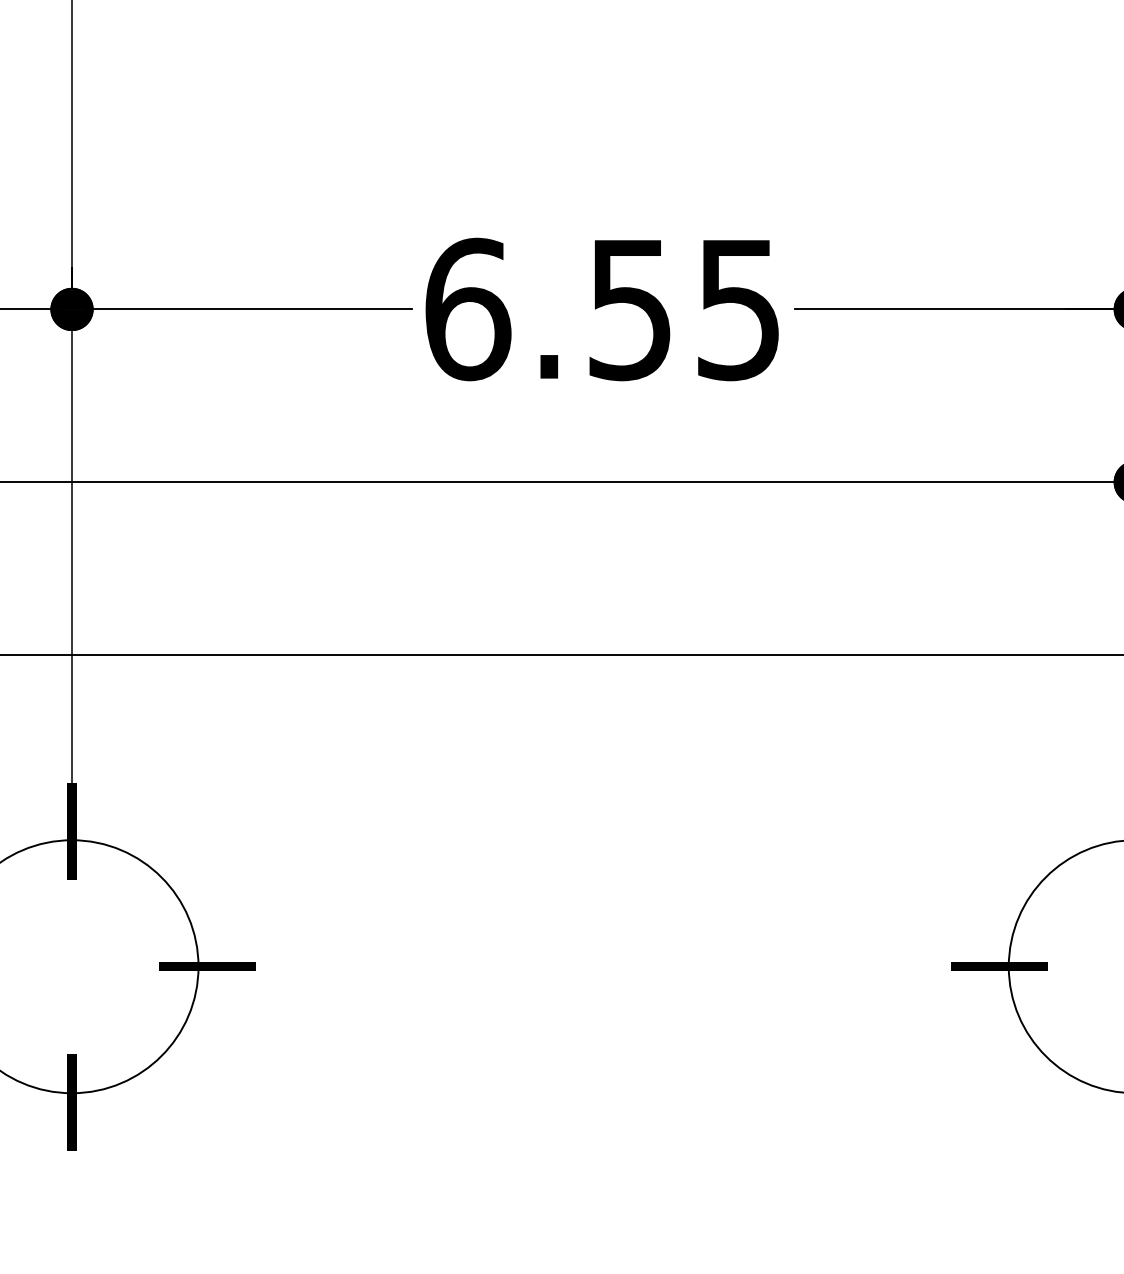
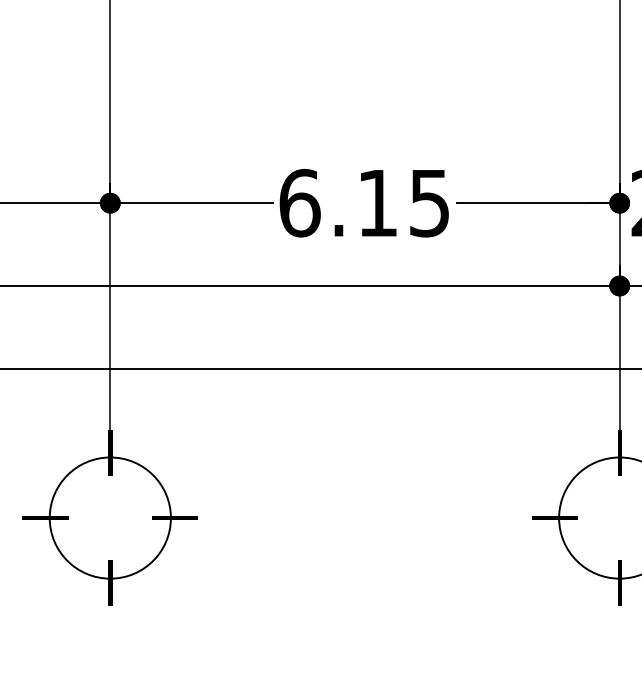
text: (629, 310) -> (377, 203), 6.55 -> 6.15

